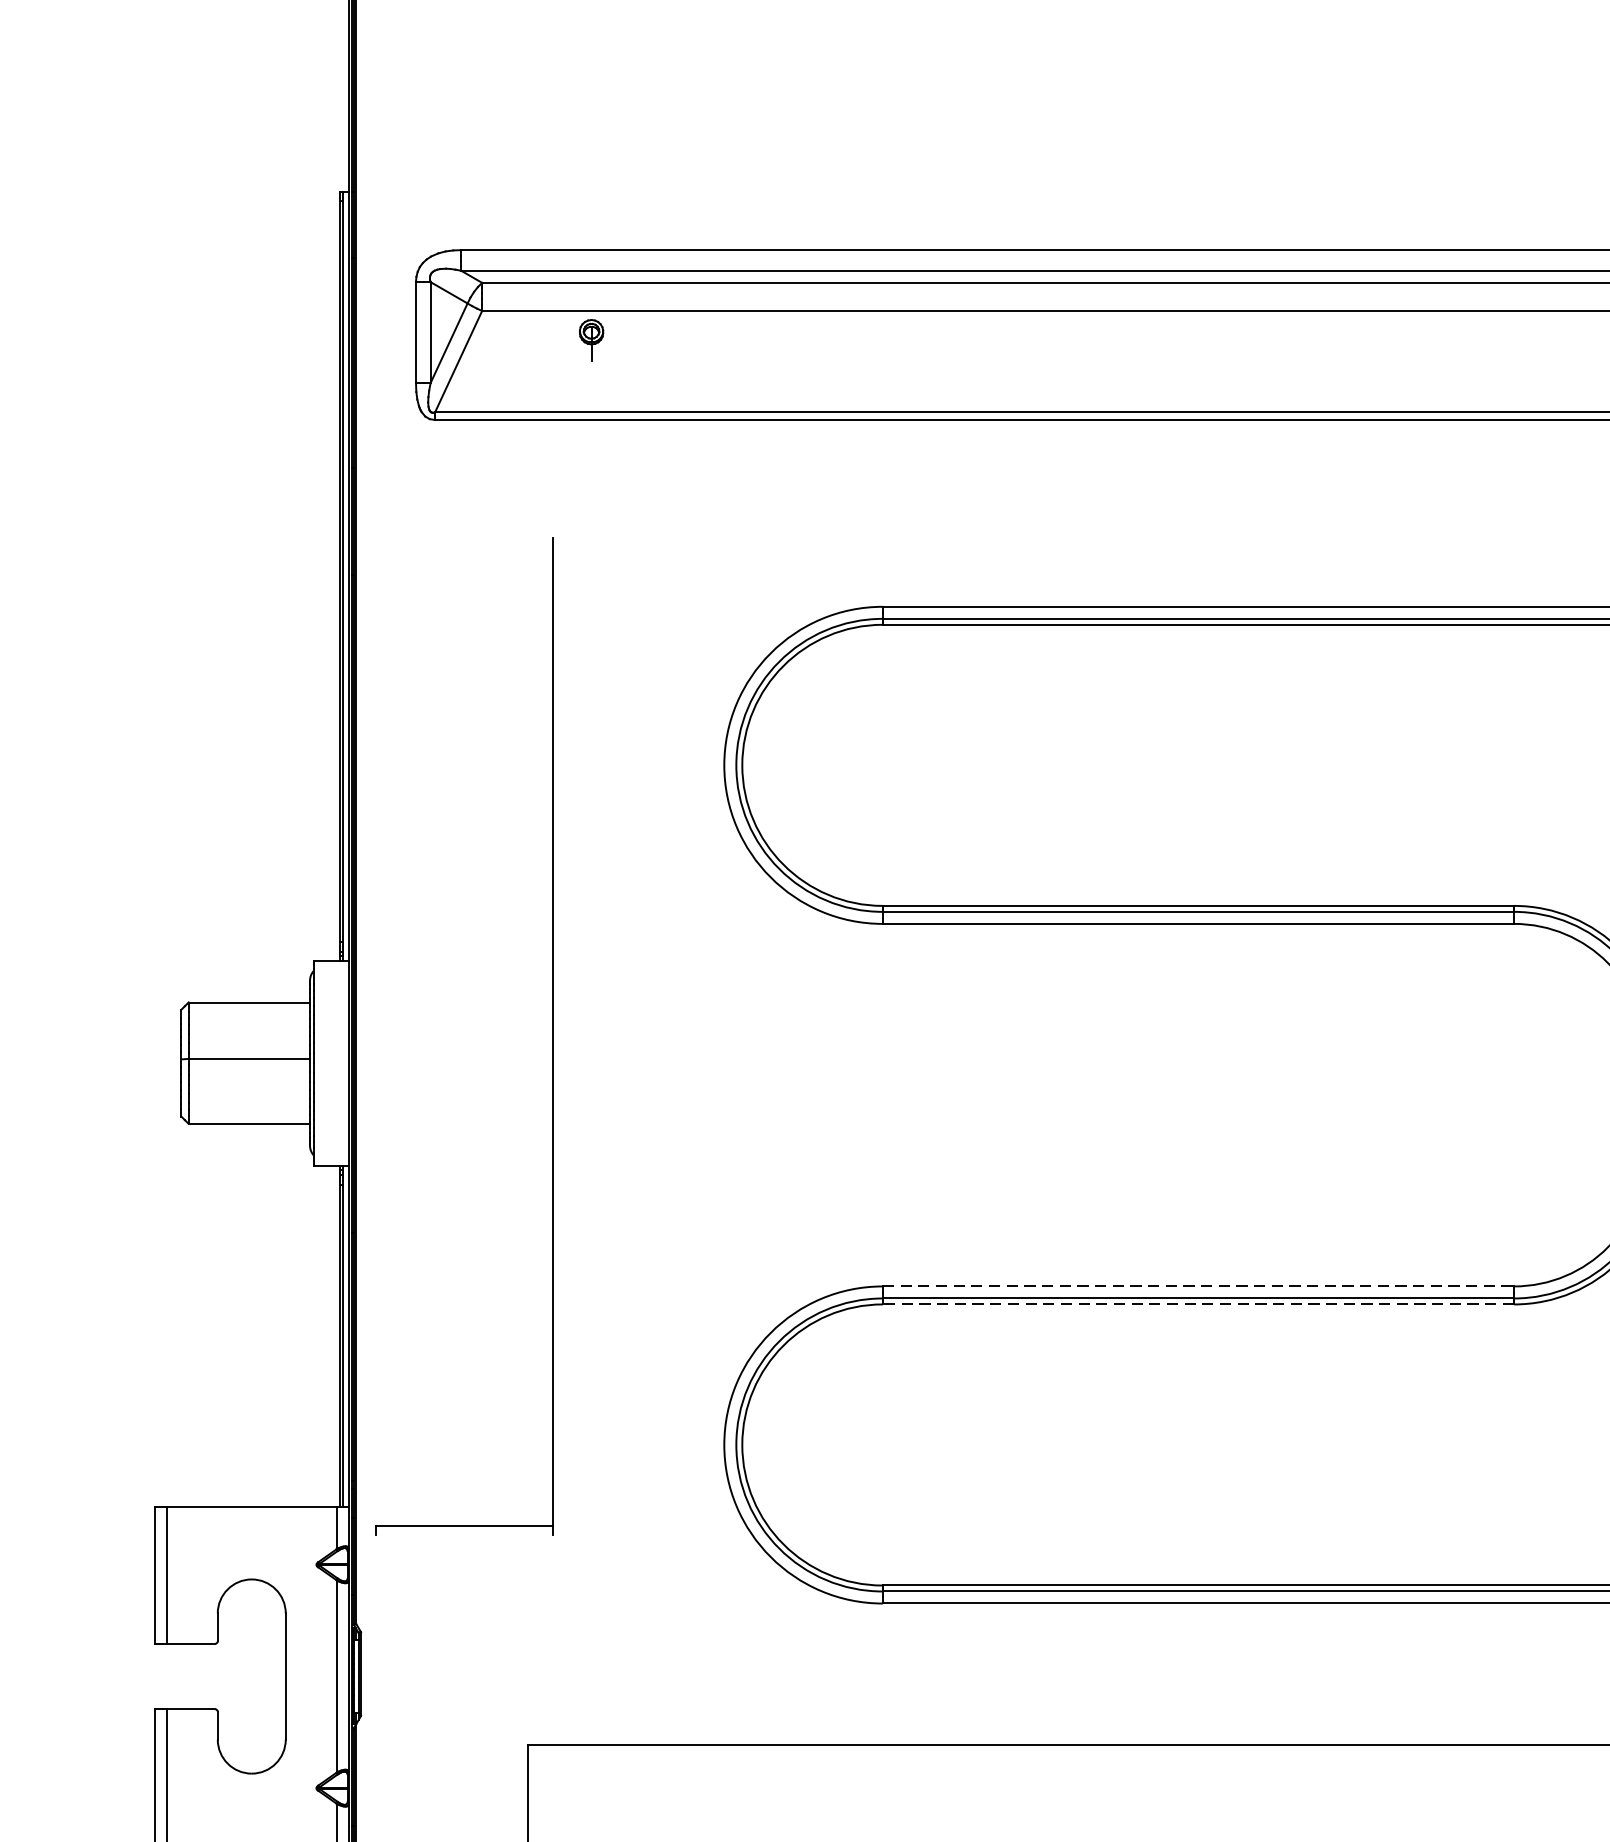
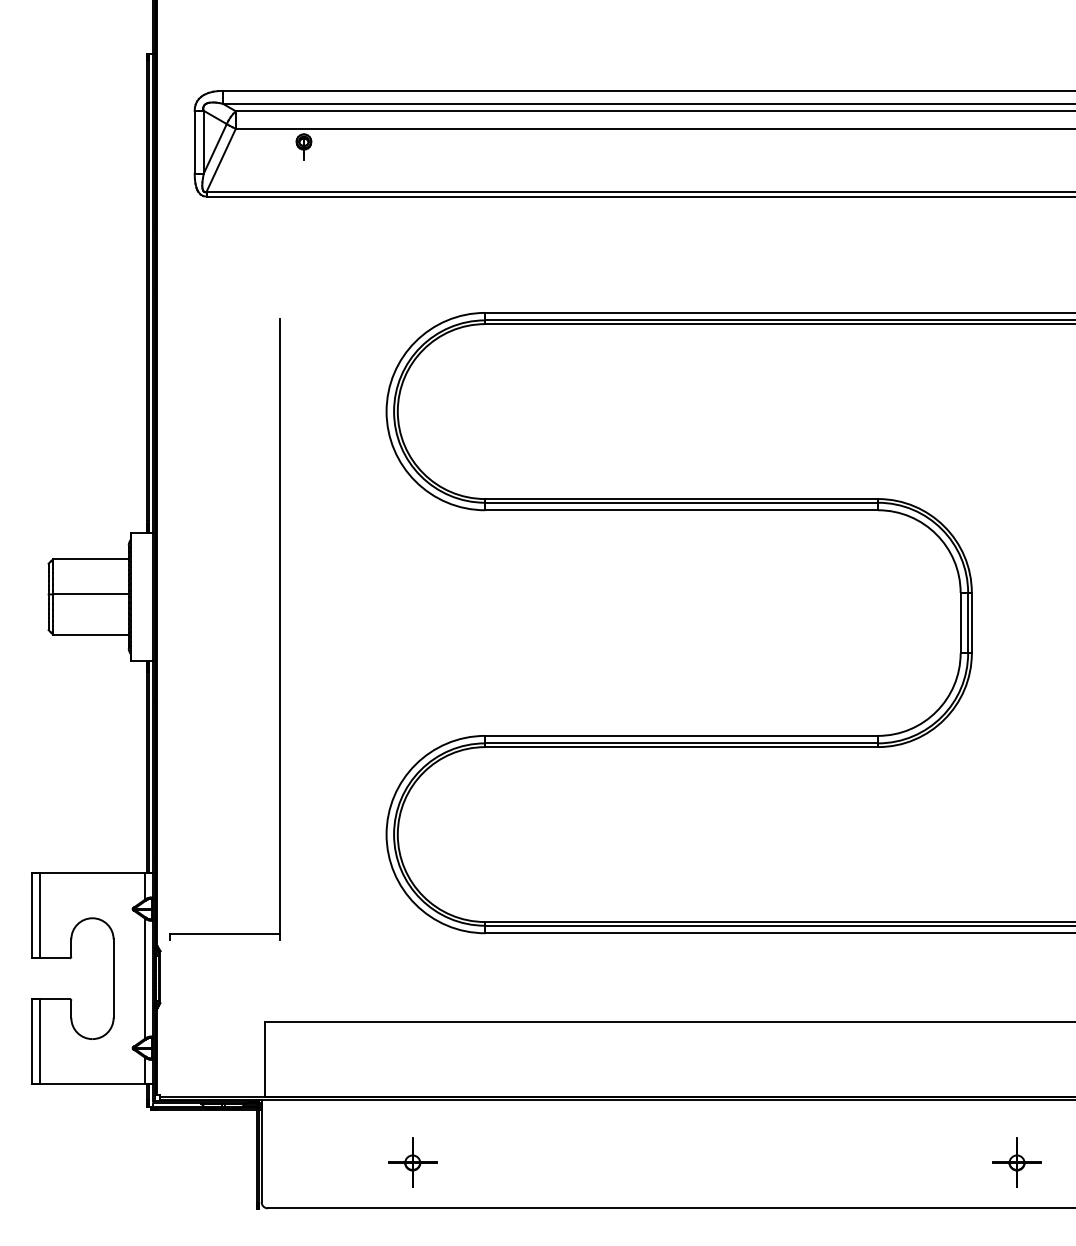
part: (552, 1036) -> (279, 629), moved
line: (1199, 1285) -> (682, 735), dashed -> solid
line: (1198, 1305) -> (681, 747), dashed -> solid

